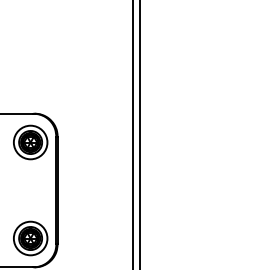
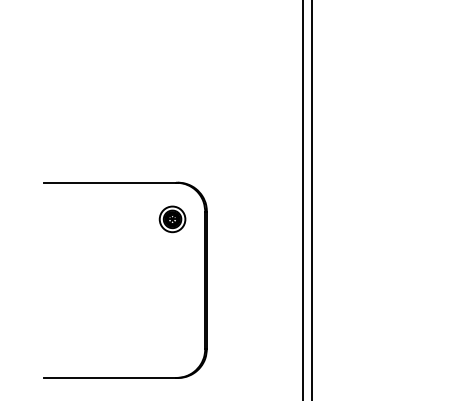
part: (30, 142) -> (172, 219), size x0.6
part: (30, 238) -> (172, 341), removed

